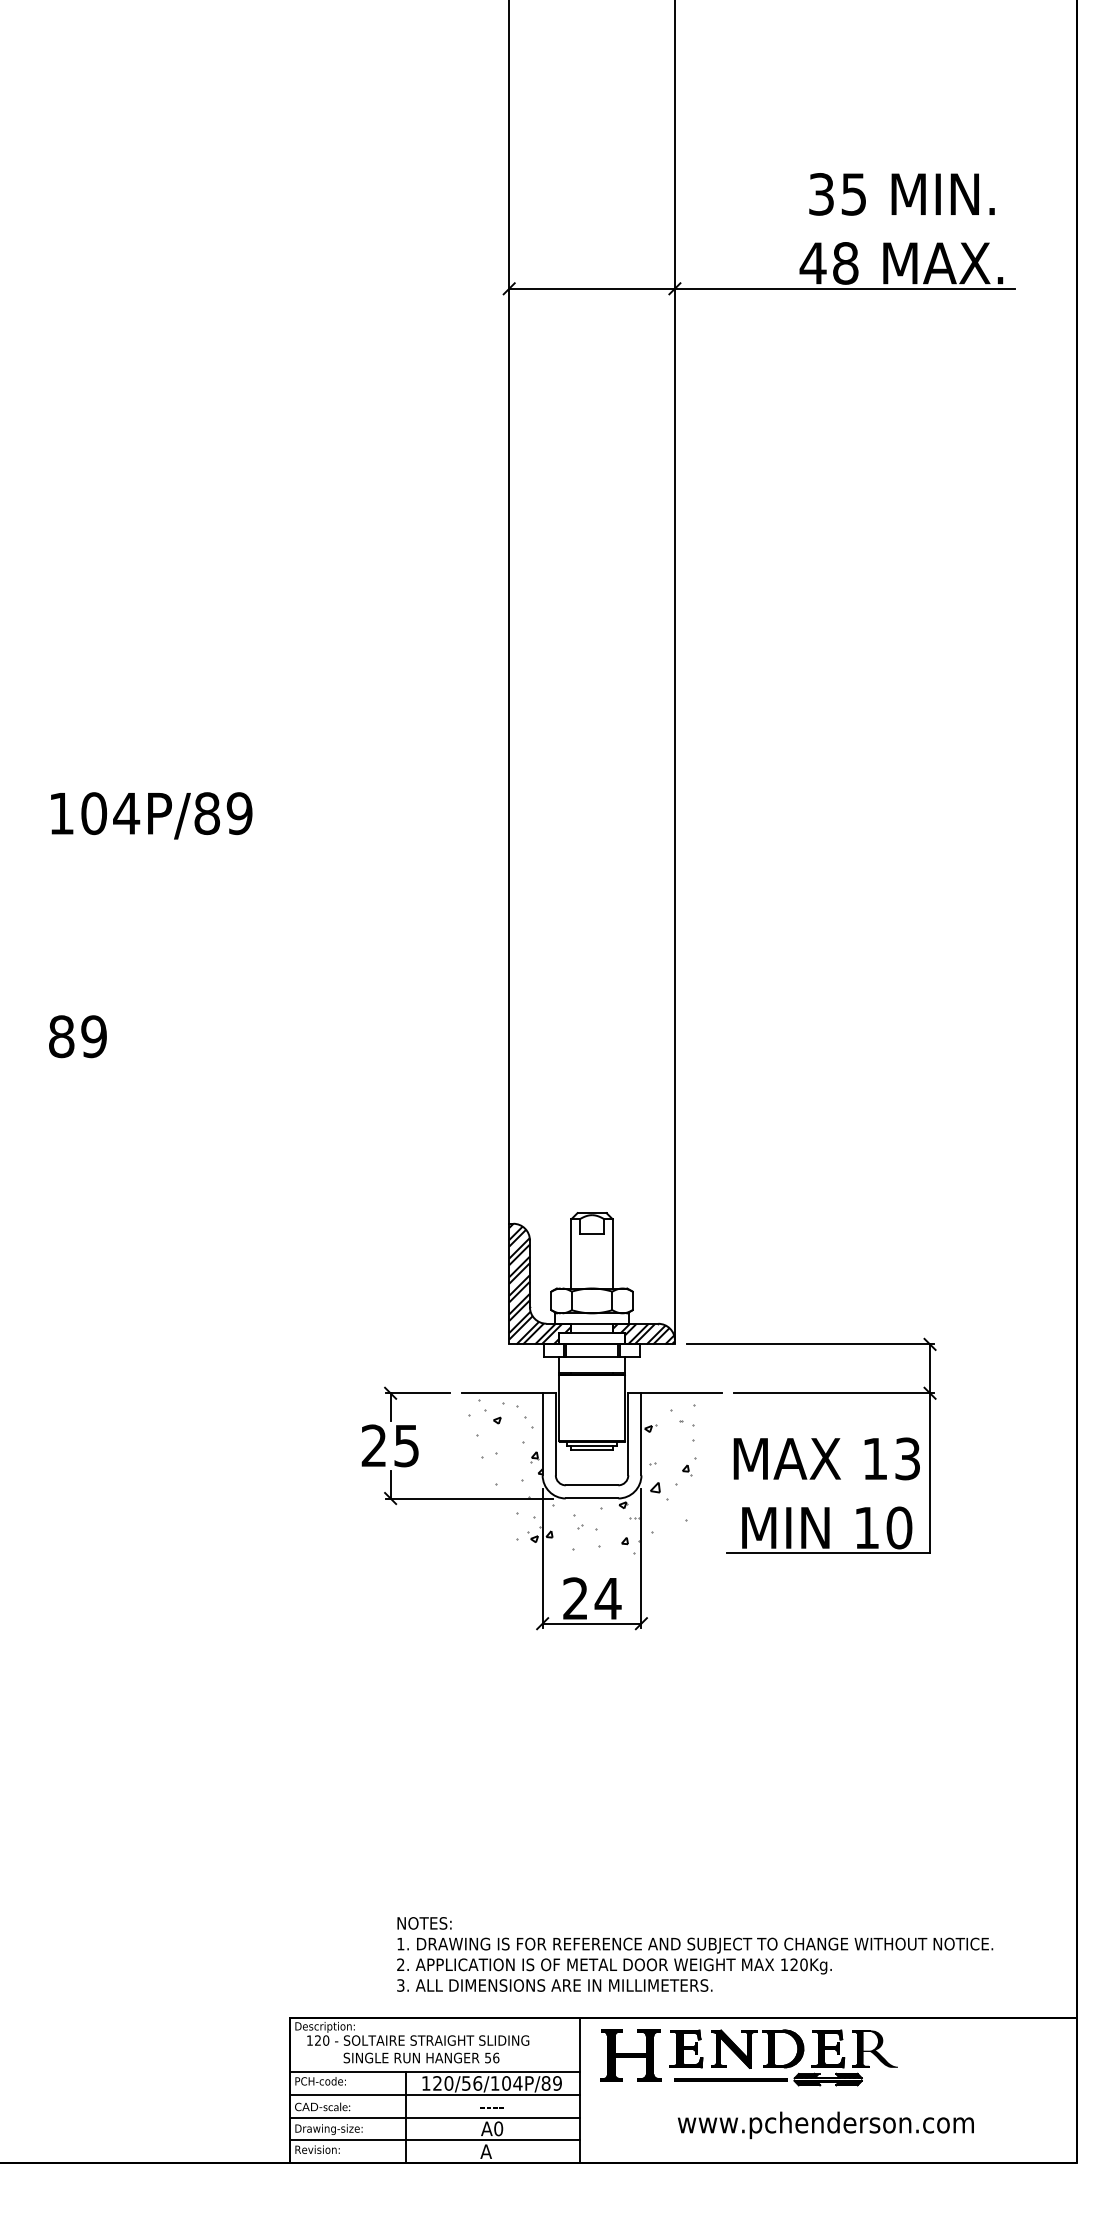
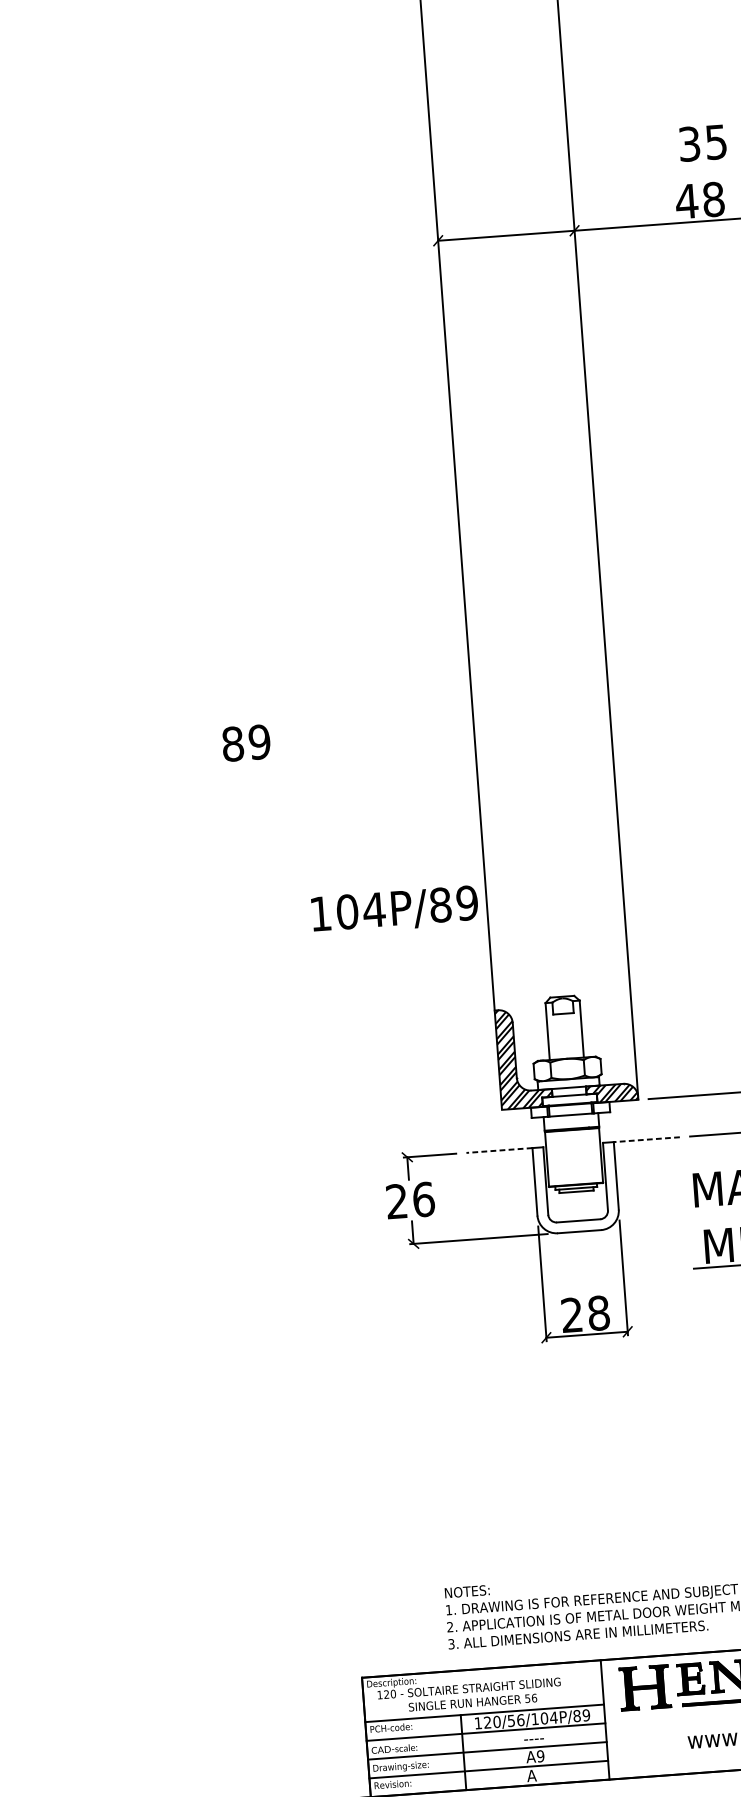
text: (151, 815) -> (394, 910), moved
text: (77, 1036) -> (246, 743), moved
line: (502, 1393) -> (499, 1150), solid -> dashed
line: (681, 1393) -> (646, 1139), solid -> dashed
text: (406, 1445) -> (423, 1199), 25 -> 26
hatch: (581, 1476) -> (569, 1214), removed
text: (607, 1598) -> (598, 1313), 24 -> 28
text: (498, 2128) -> (540, 1756), A0 -> A9

